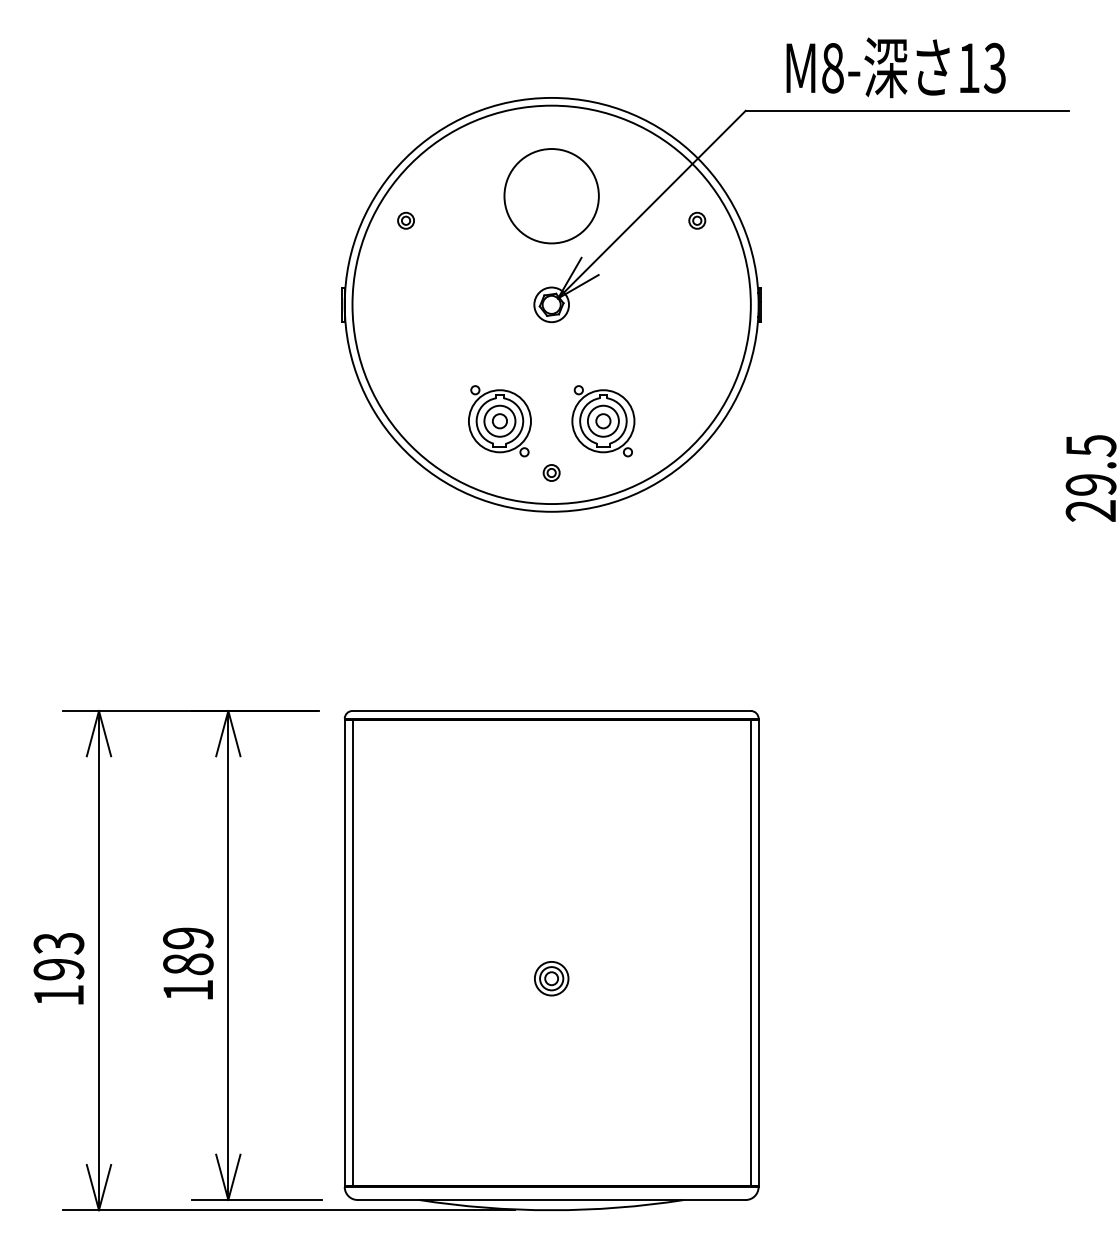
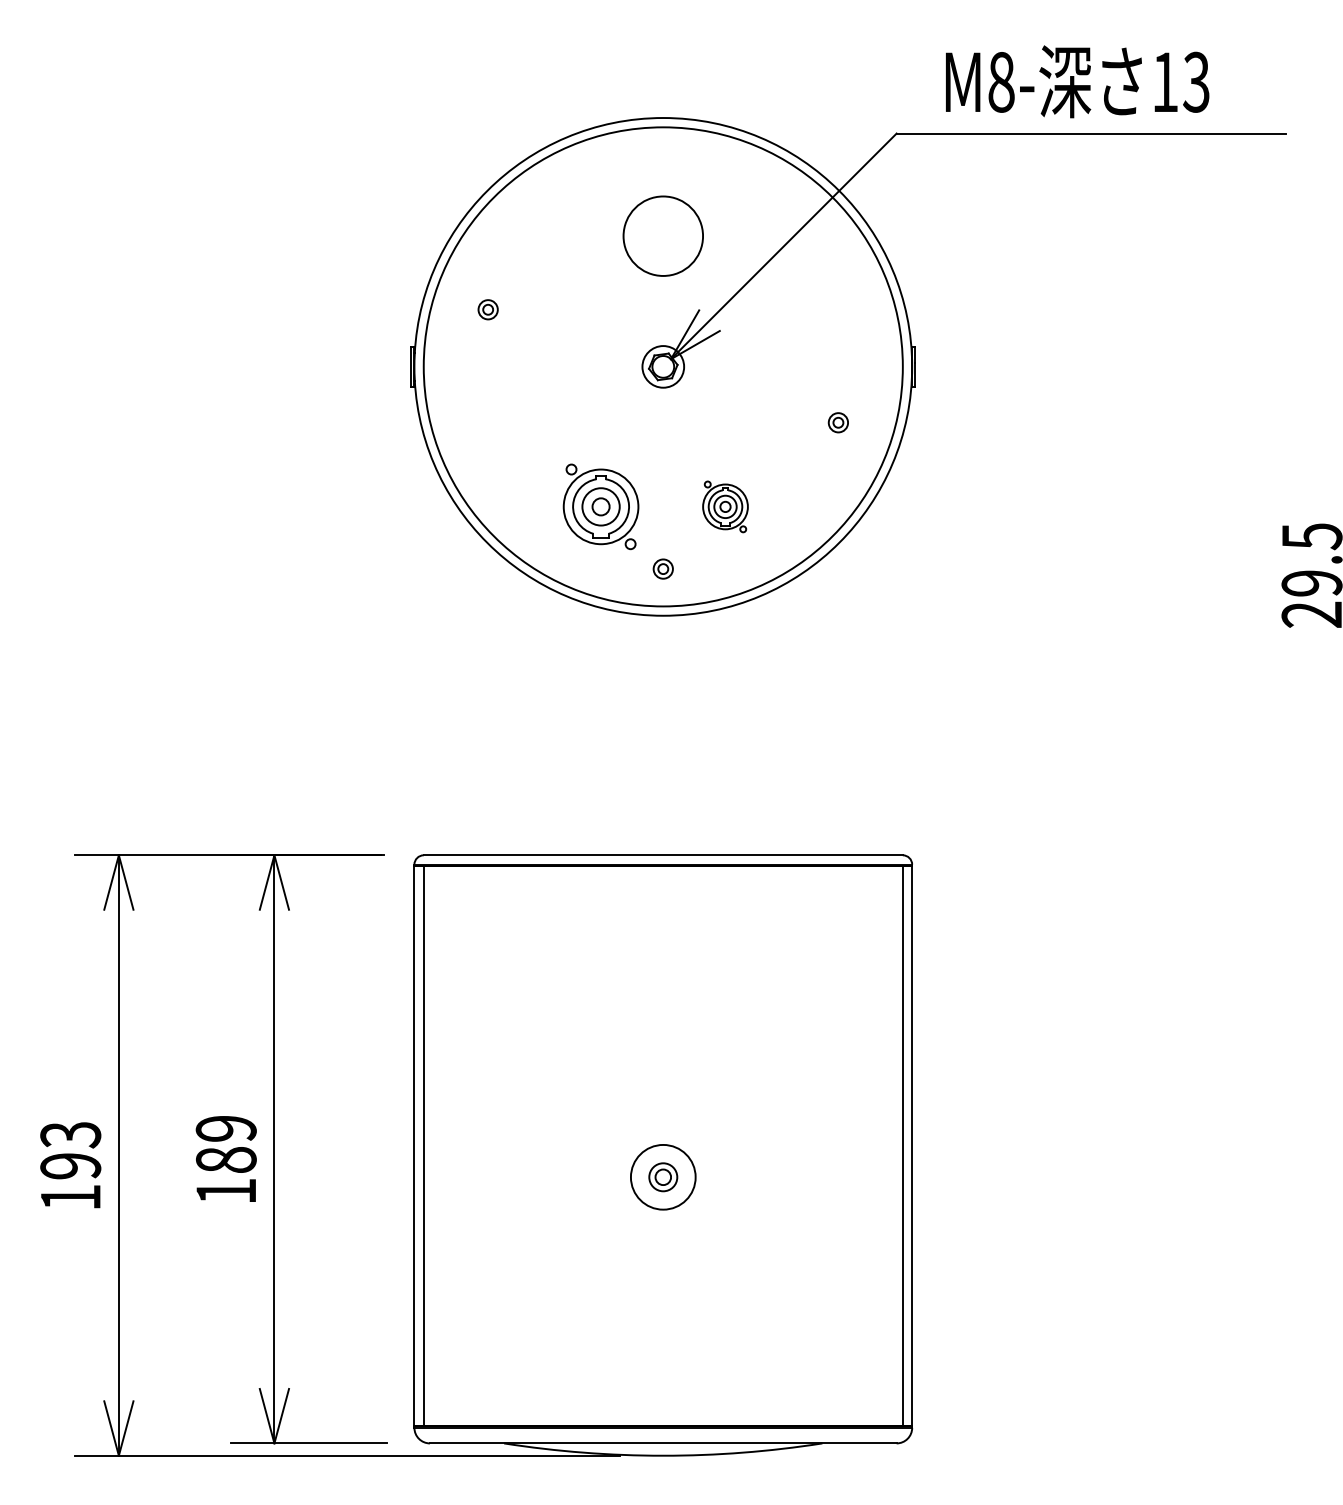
circle: (551, 196) -> (663, 236), size x0.7
part: (405, 220) -> (487, 309), moved
part: (696, 220) -> (837, 422), moved
part: (603, 420) -> (725, 506), size x0.6
circle: (551, 978) -> (663, 1177), size x1.6

